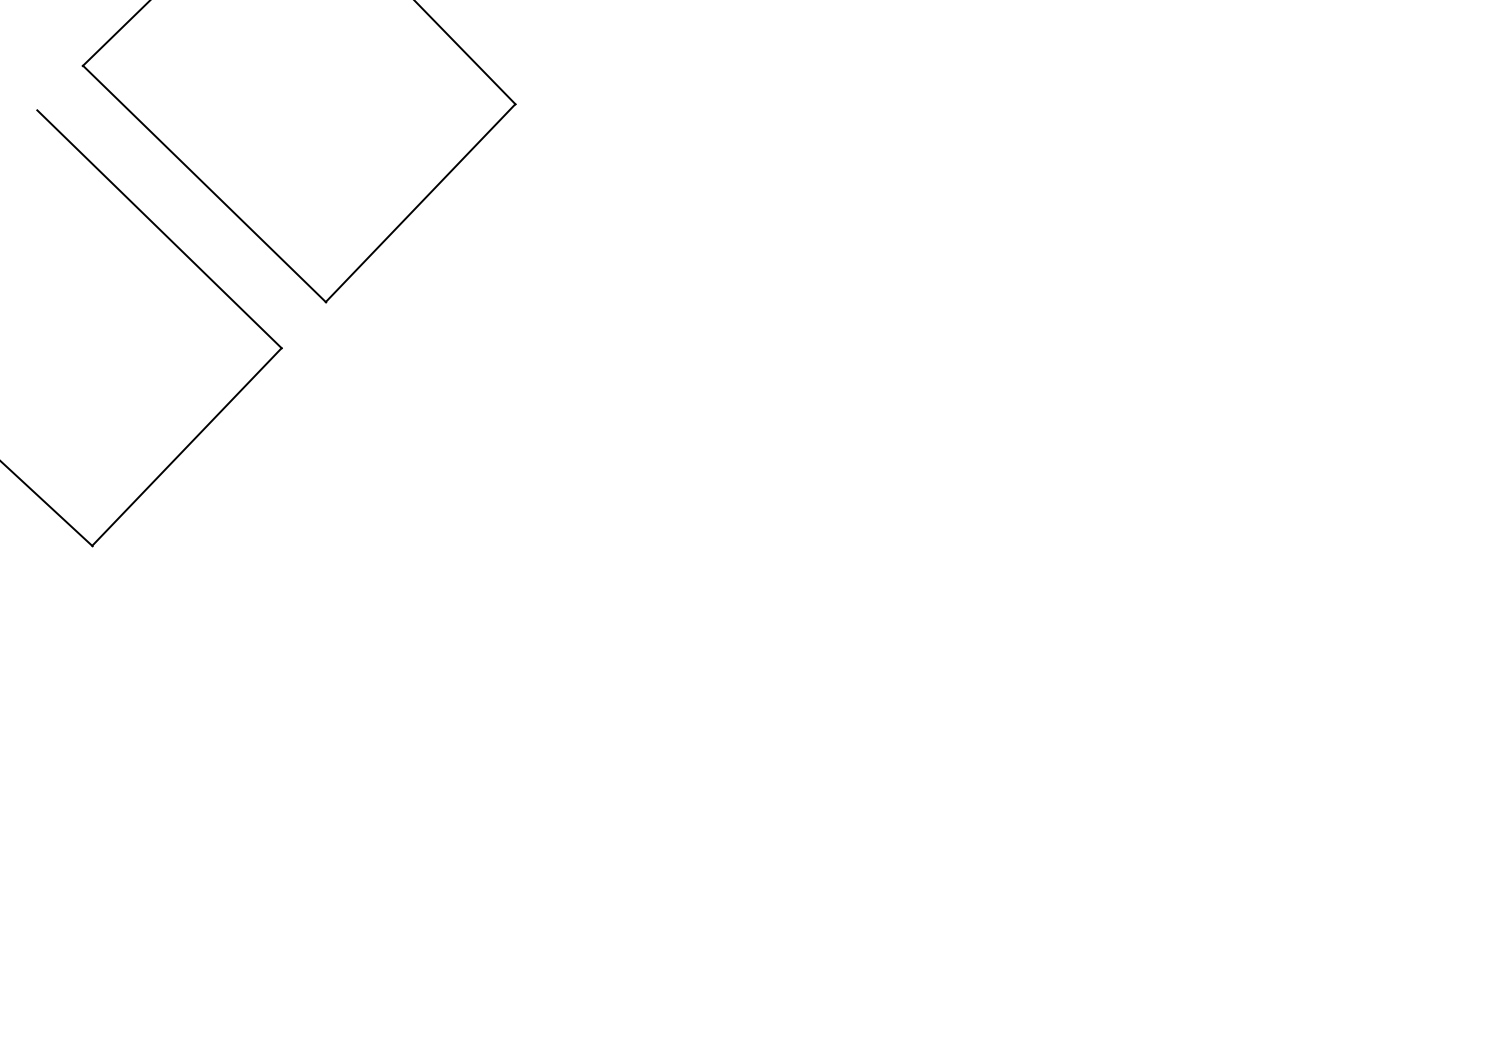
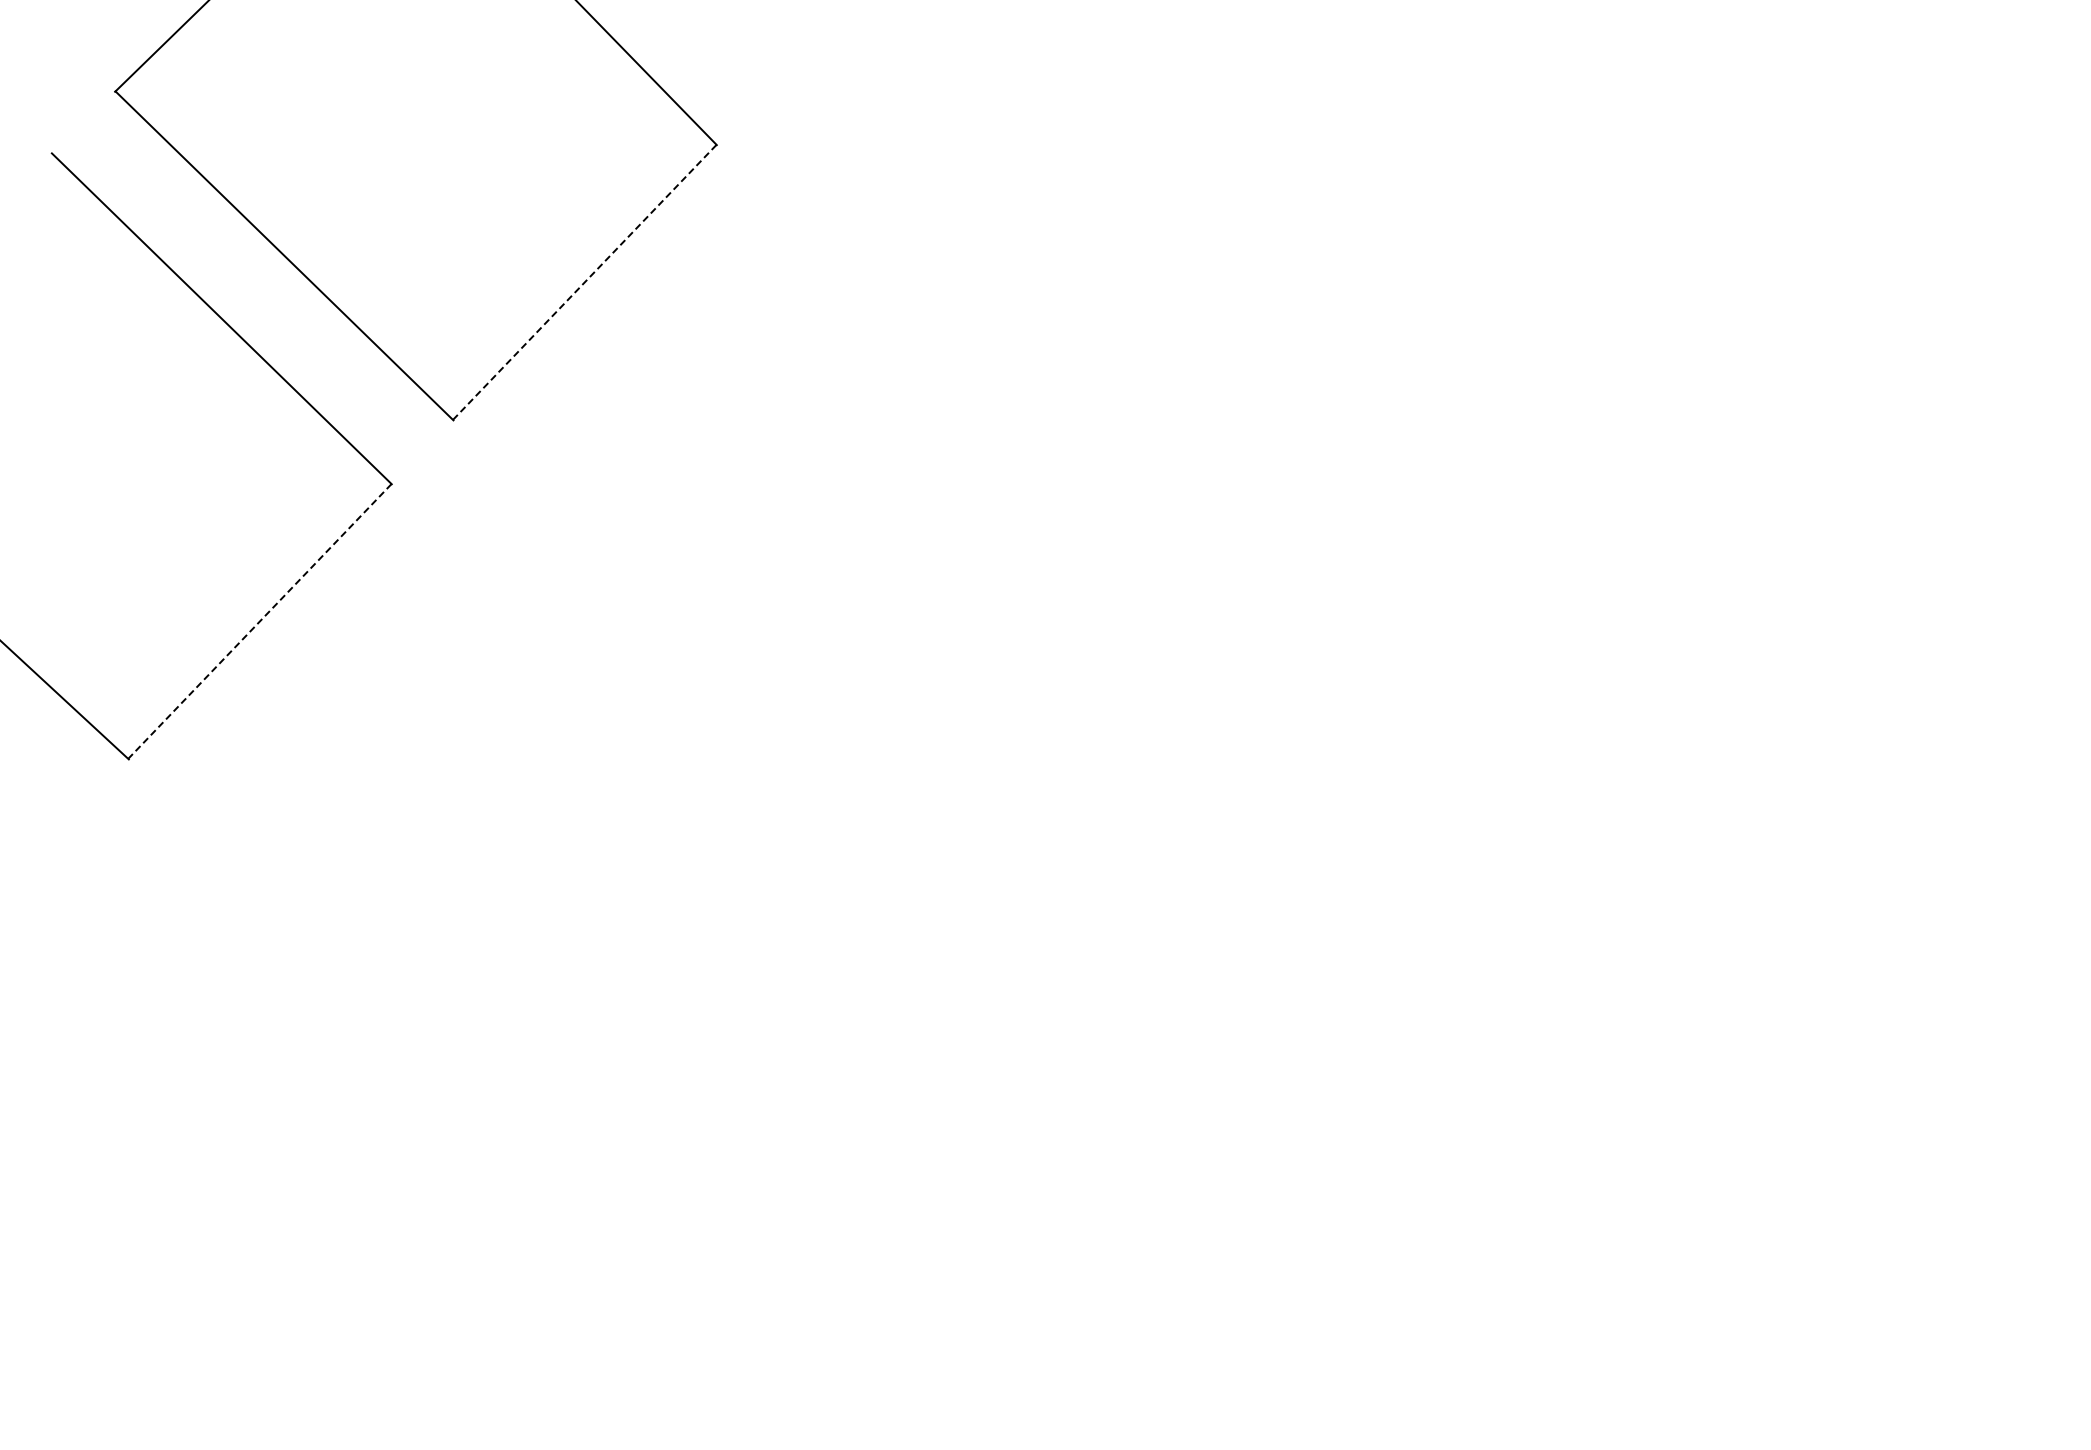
line: (420, 203) -> (584, 282), solid -> dashed
line: (186, 447) -> (259, 621), solid -> dashed

